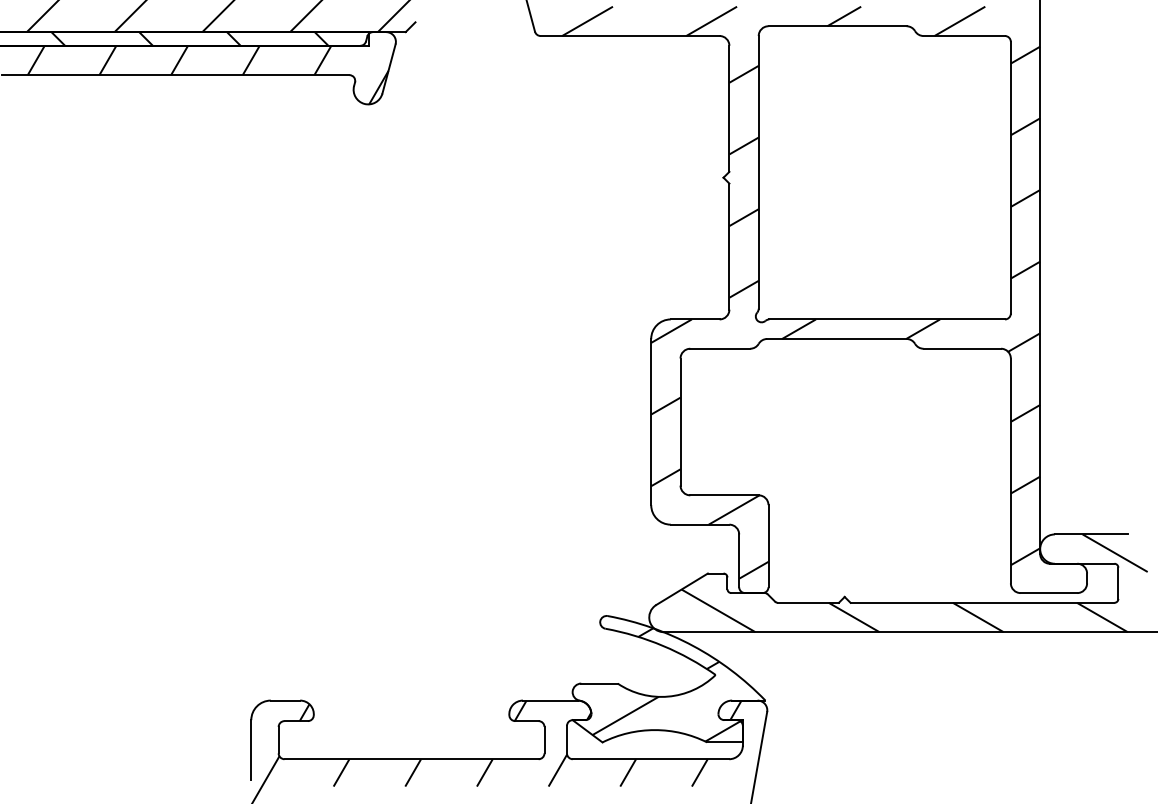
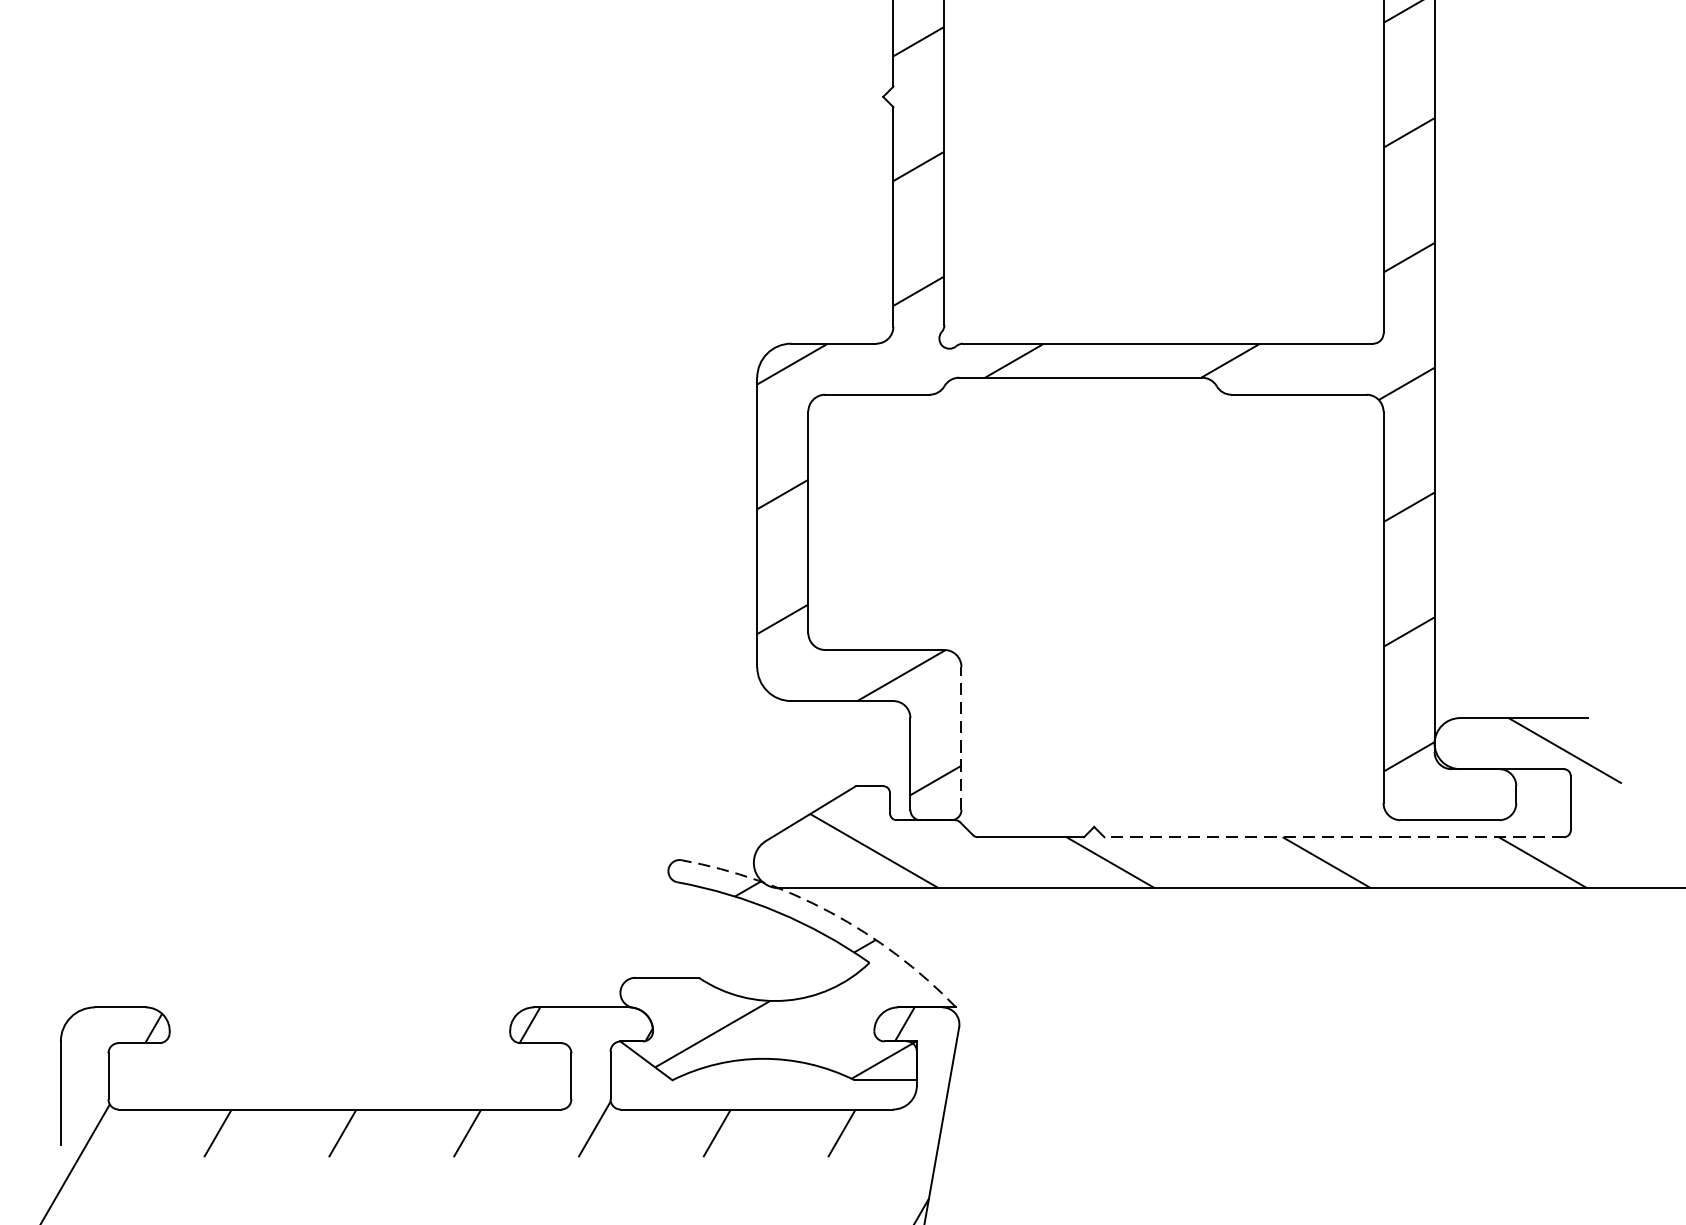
line: (768, 545) -> (961, 737), solid -> dashed
line: (982, 602) -> (1334, 836), solid -> dashed
arc: (693, 646) -> (830, 913), solid -> dashed

